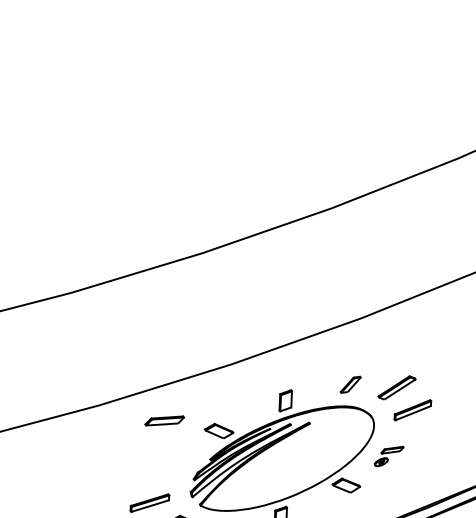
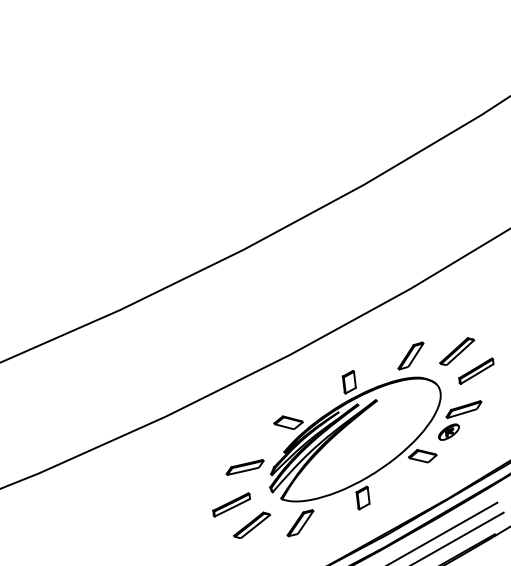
part: (350, 384) -> (410, 355), size x1.43
part: (164, 420) -> (244, 467), moved
part: (389, 456) -> (460, 420), size x1.67

